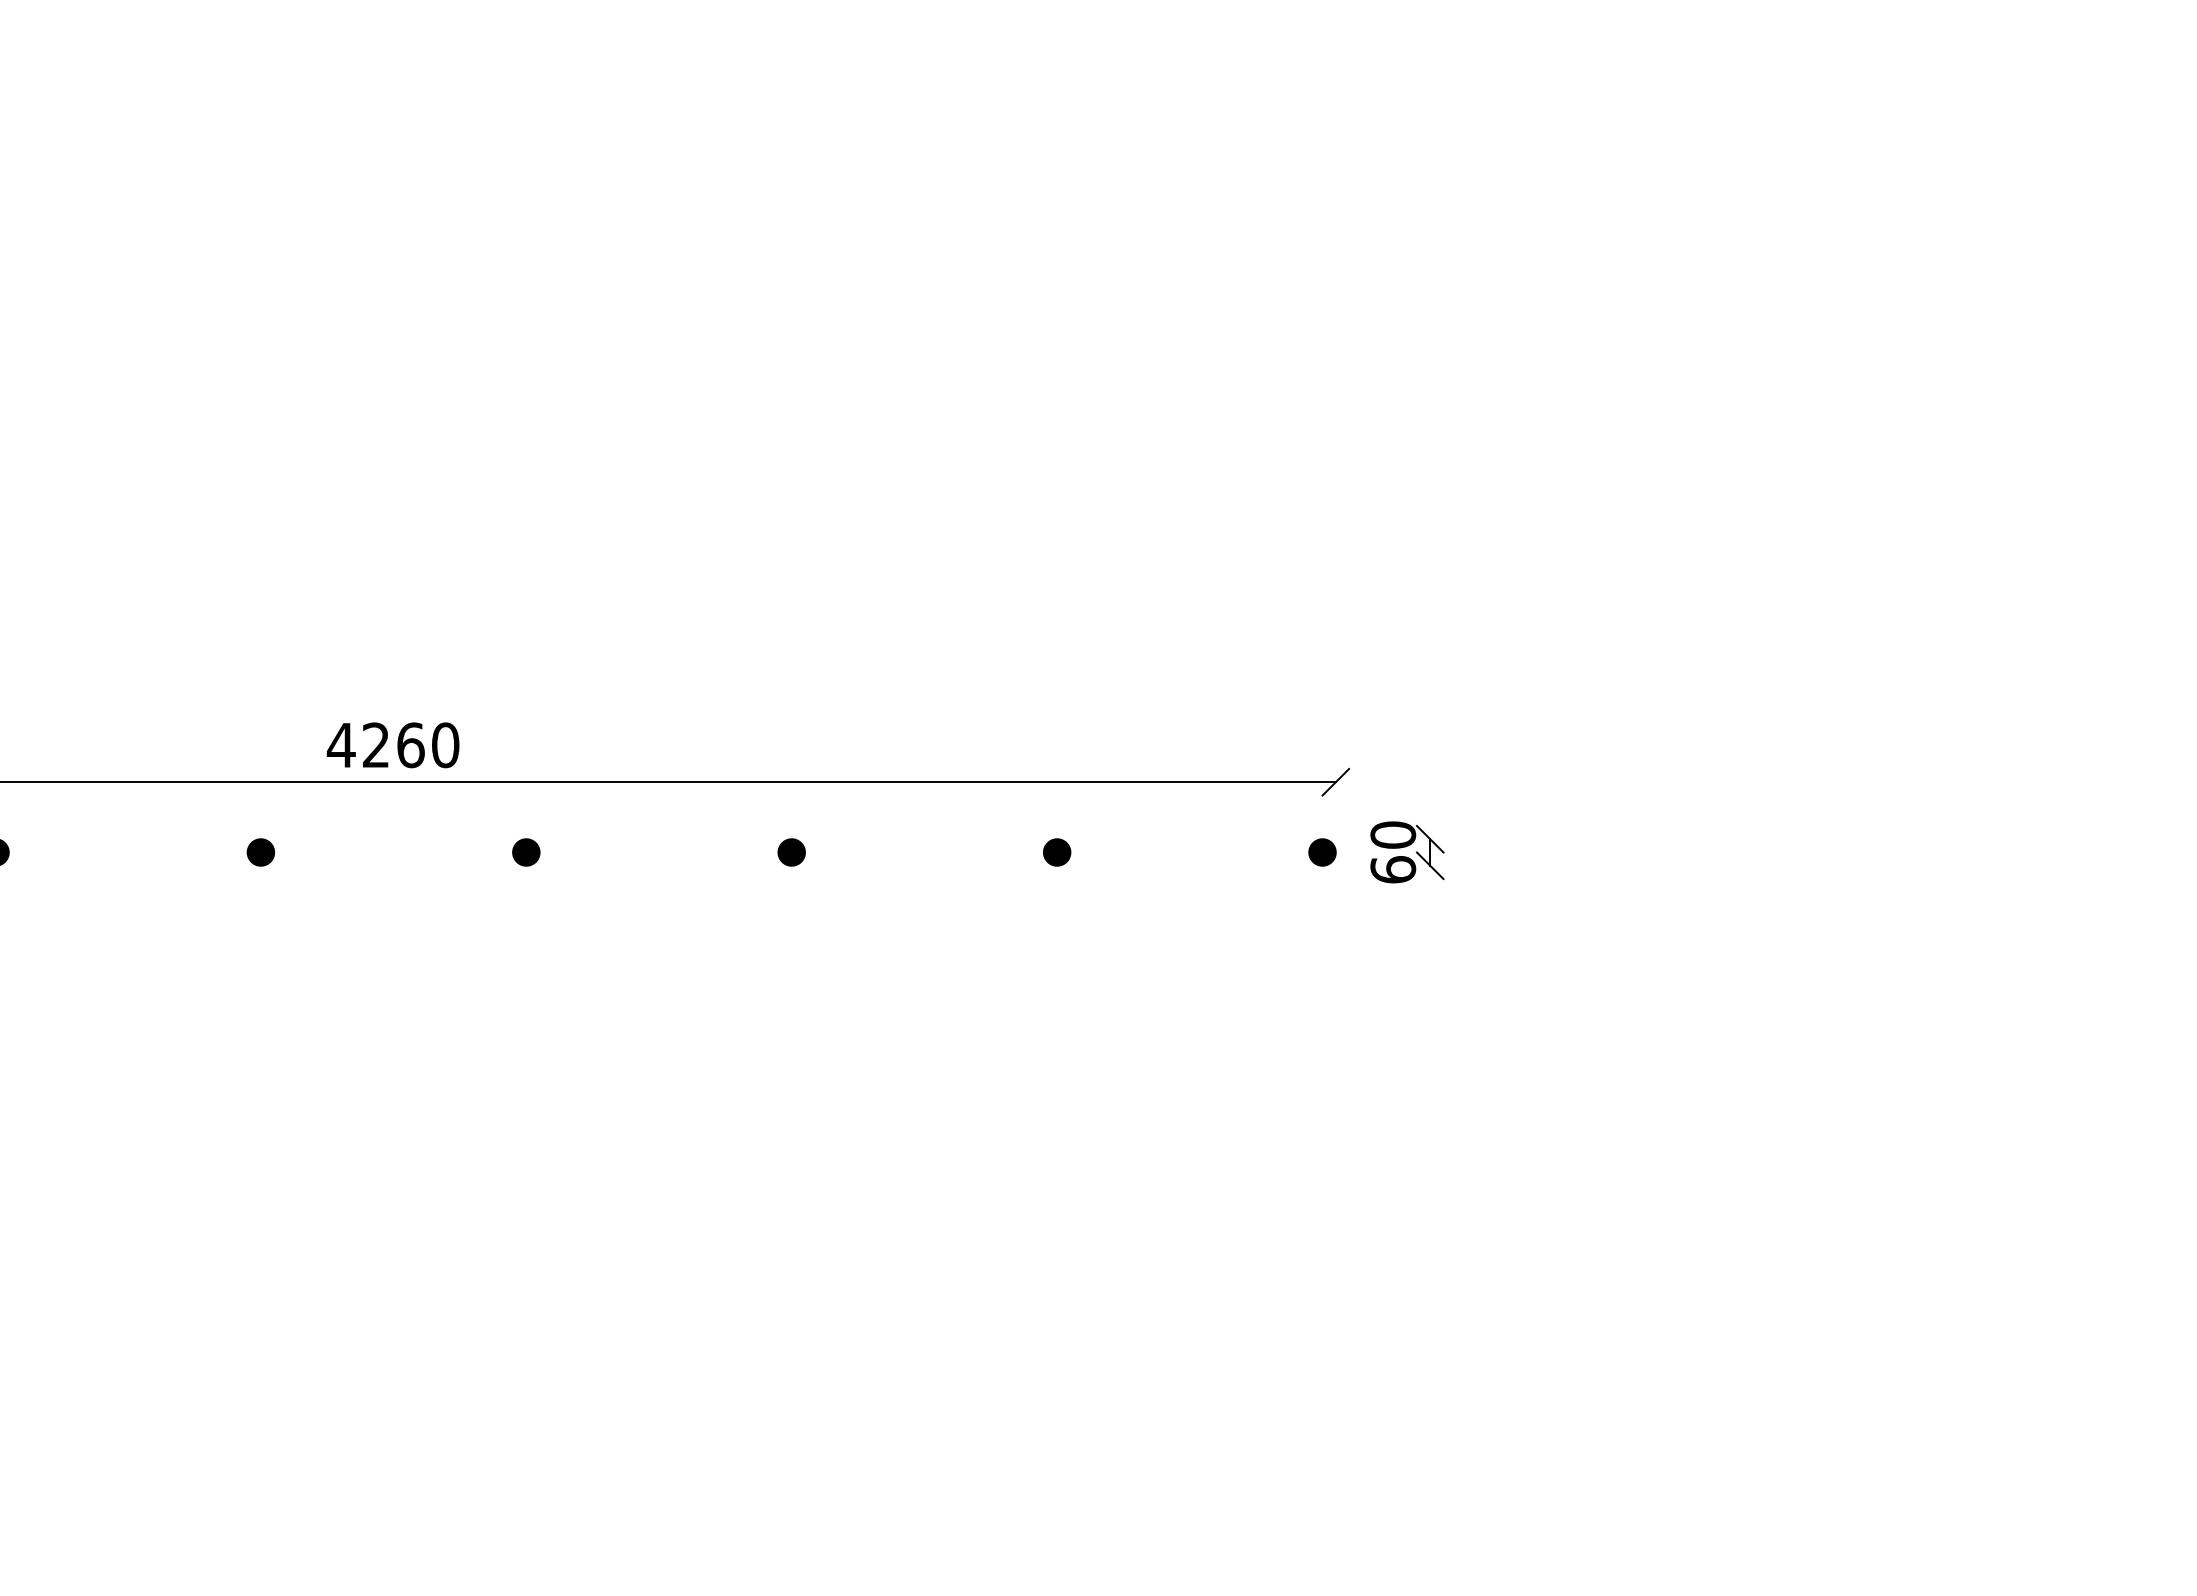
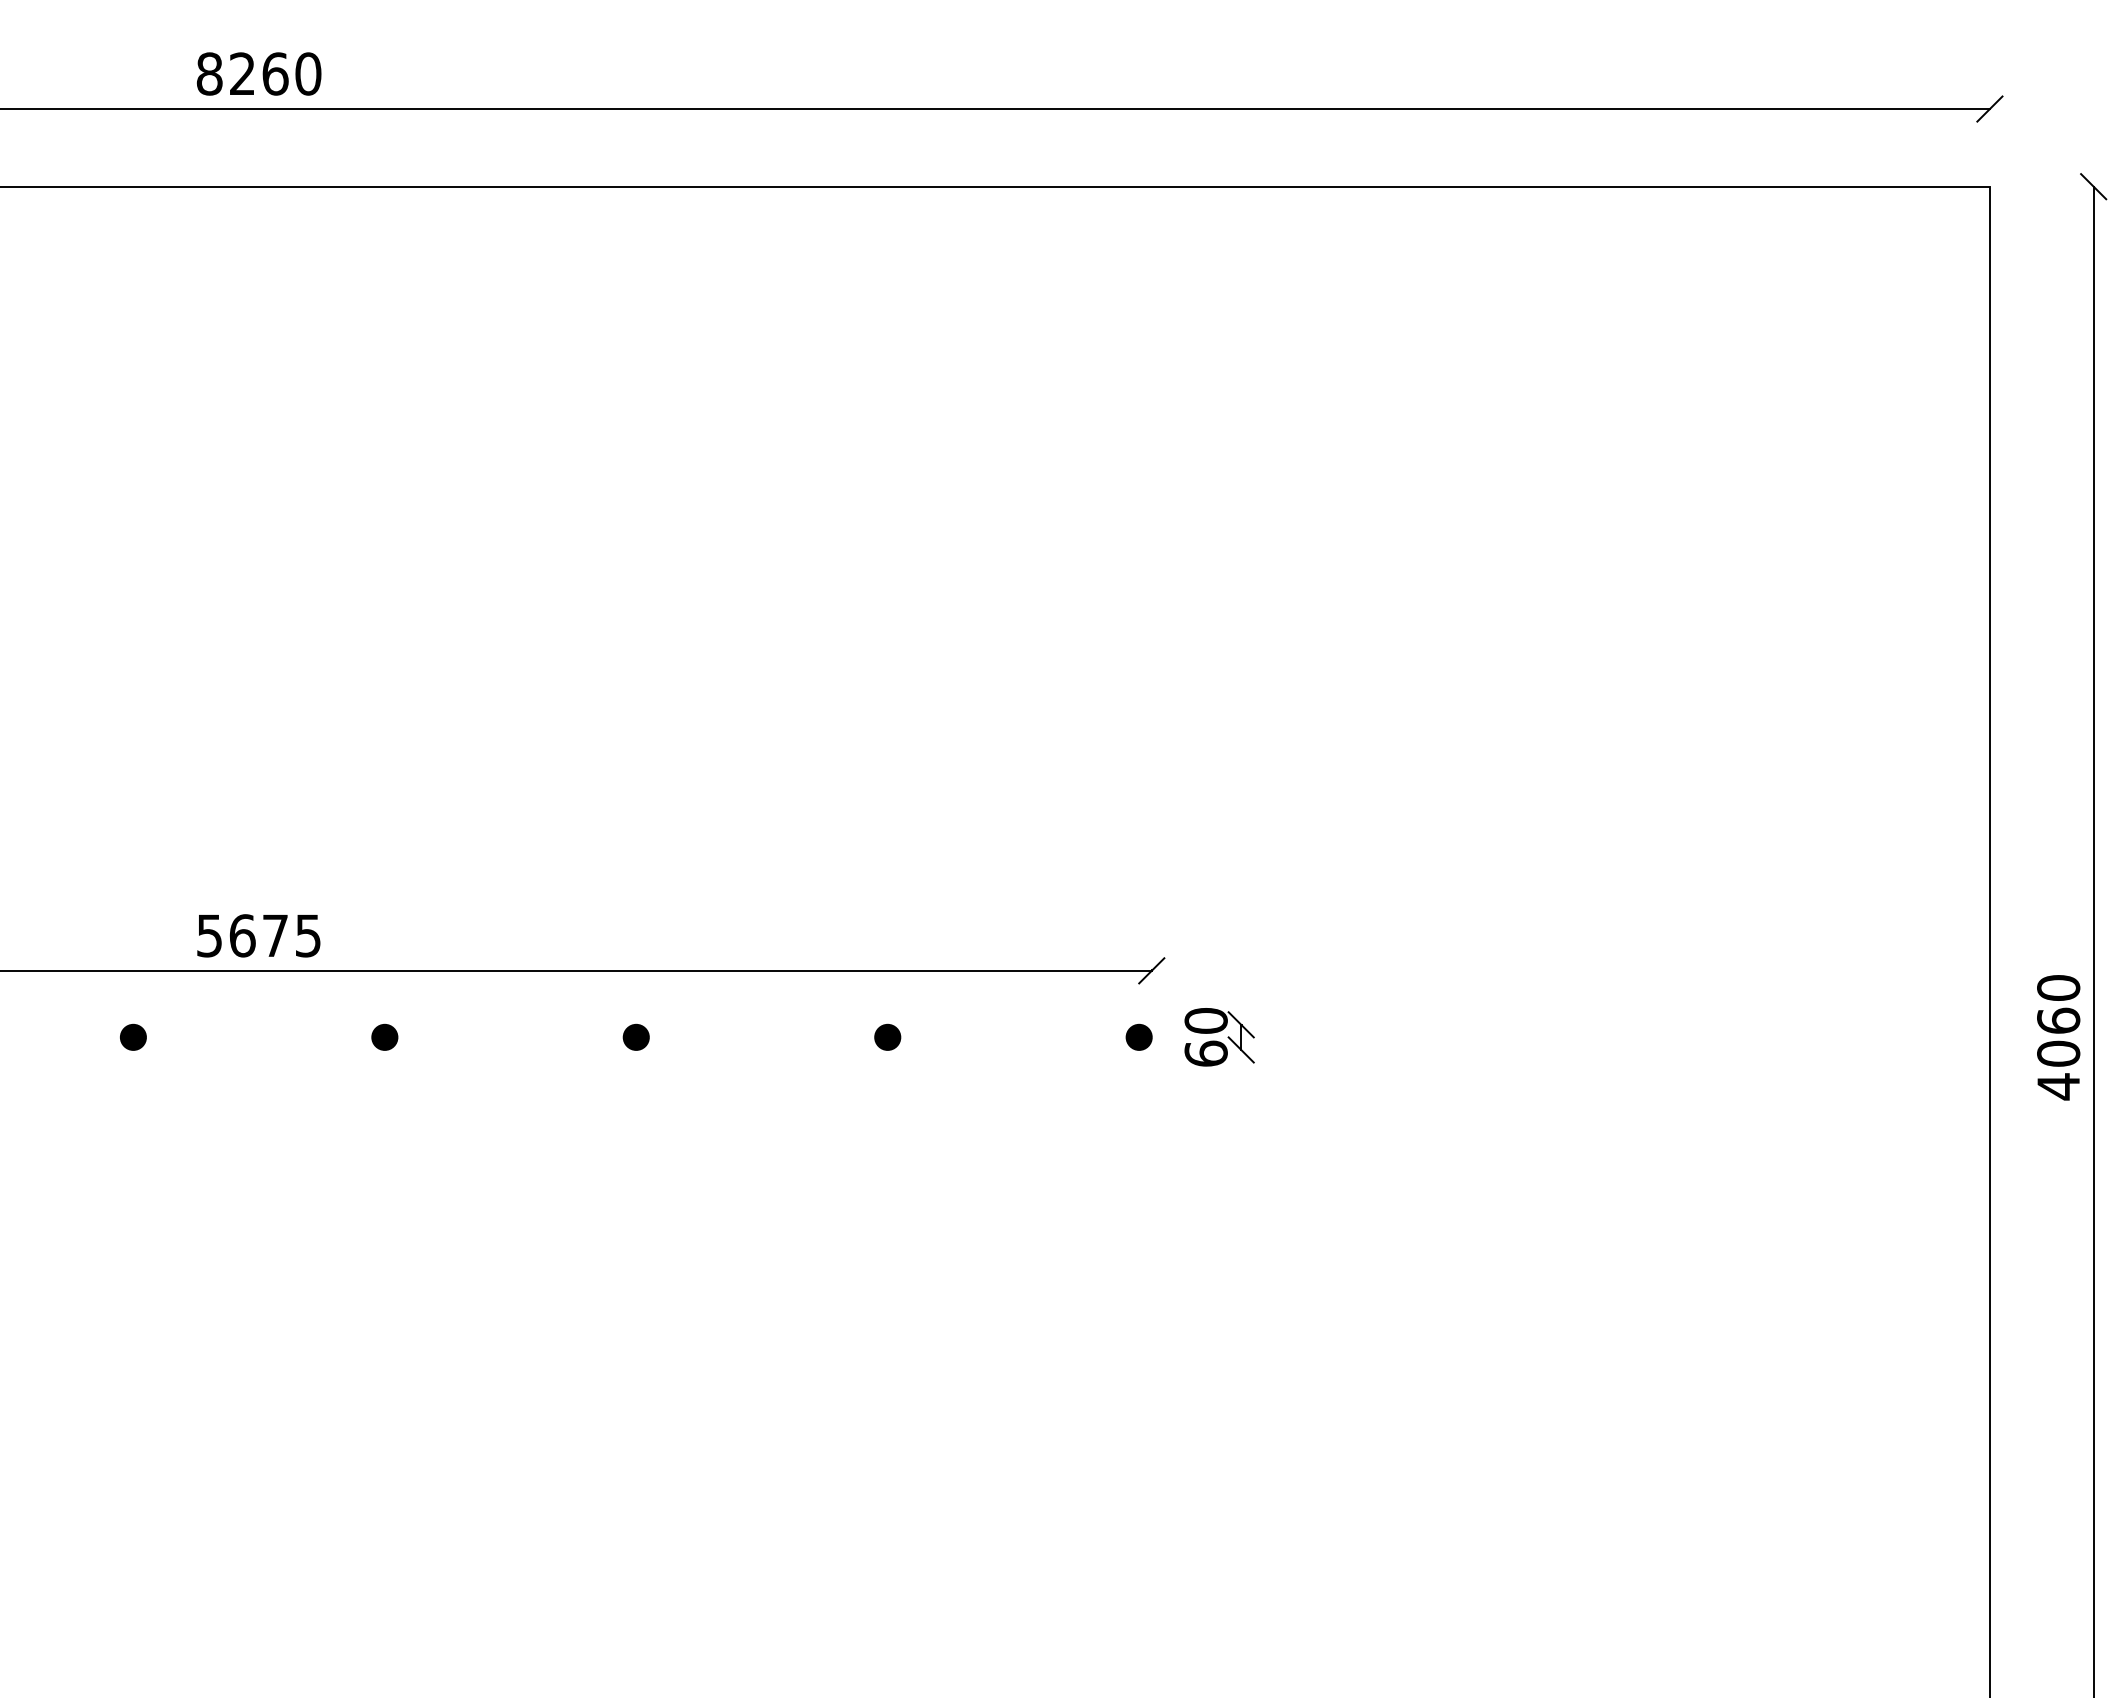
text: (392, 744) -> (258, 935), 4260 -> 5675

